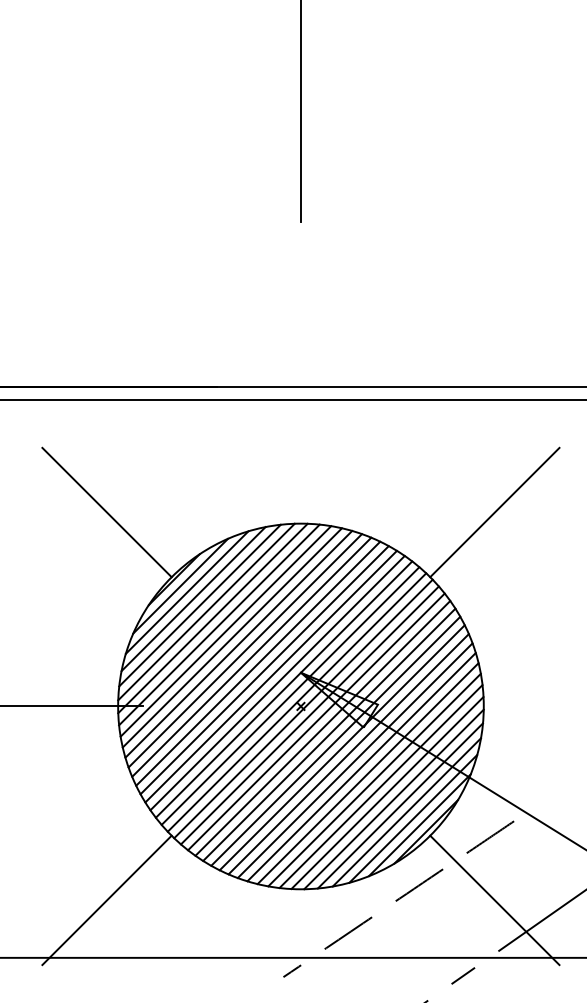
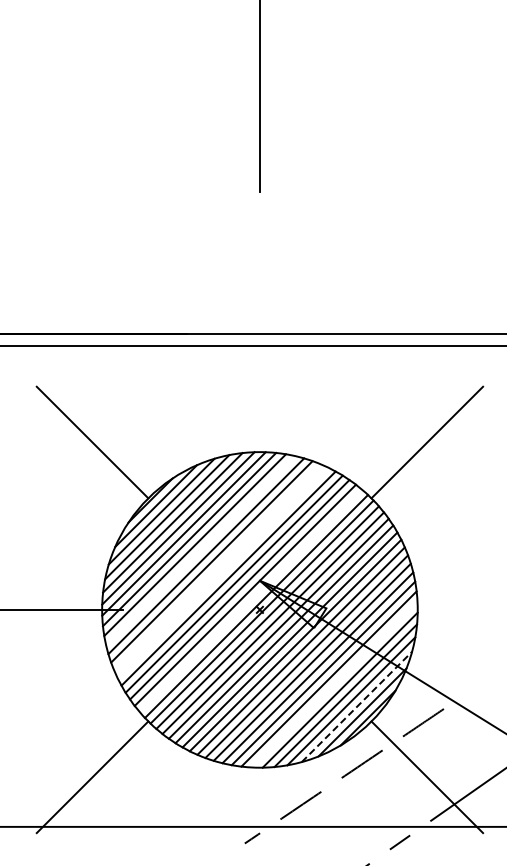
line: (232, 637) -> (200, 550), removed
line: (251, 657) -> (217, 567), removed
line: (257, 663) -> (222, 572), removed
line: (290, 695) -> (250, 600), removed
line: (387, 792) -> (334, 684), removed
line: (412, 818) -> (356, 706), solid -> dashed

